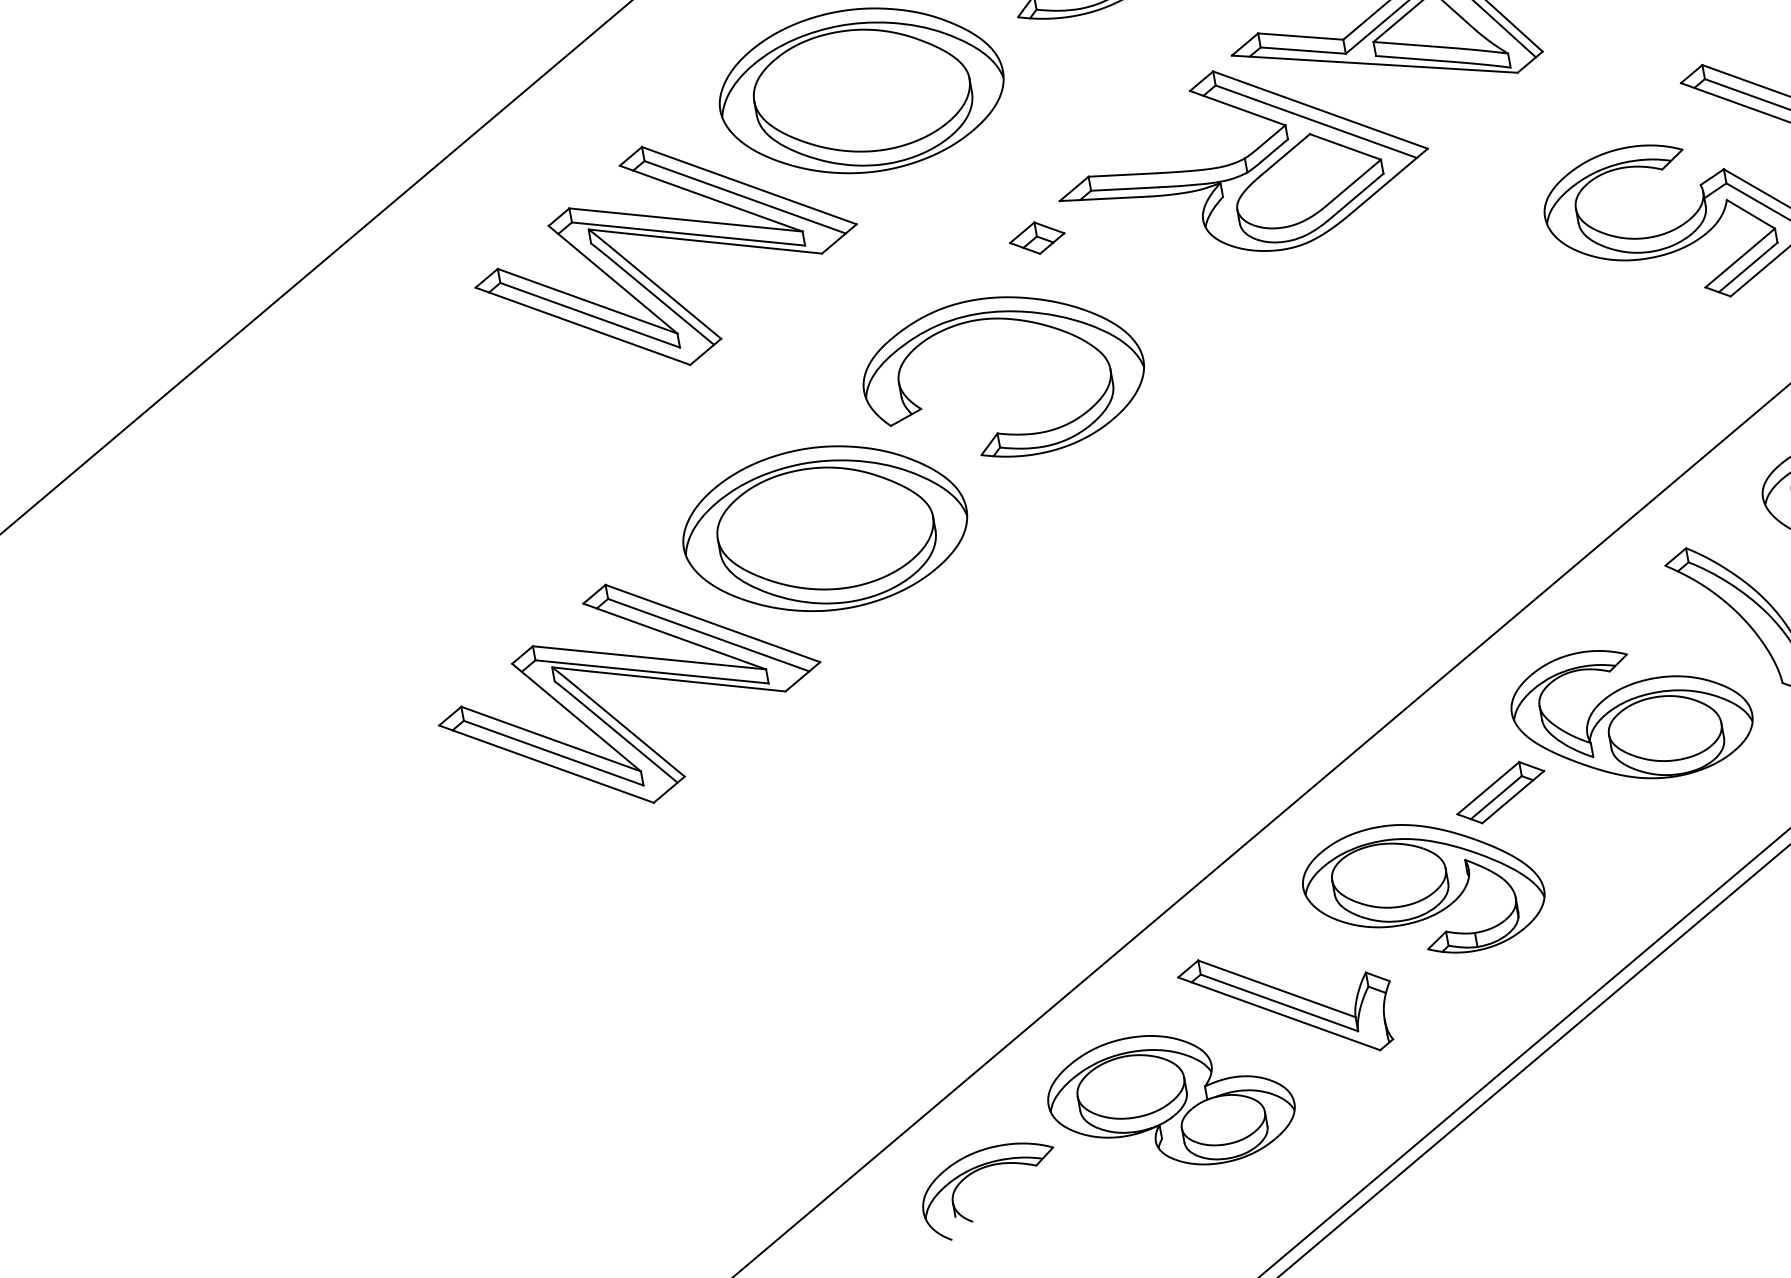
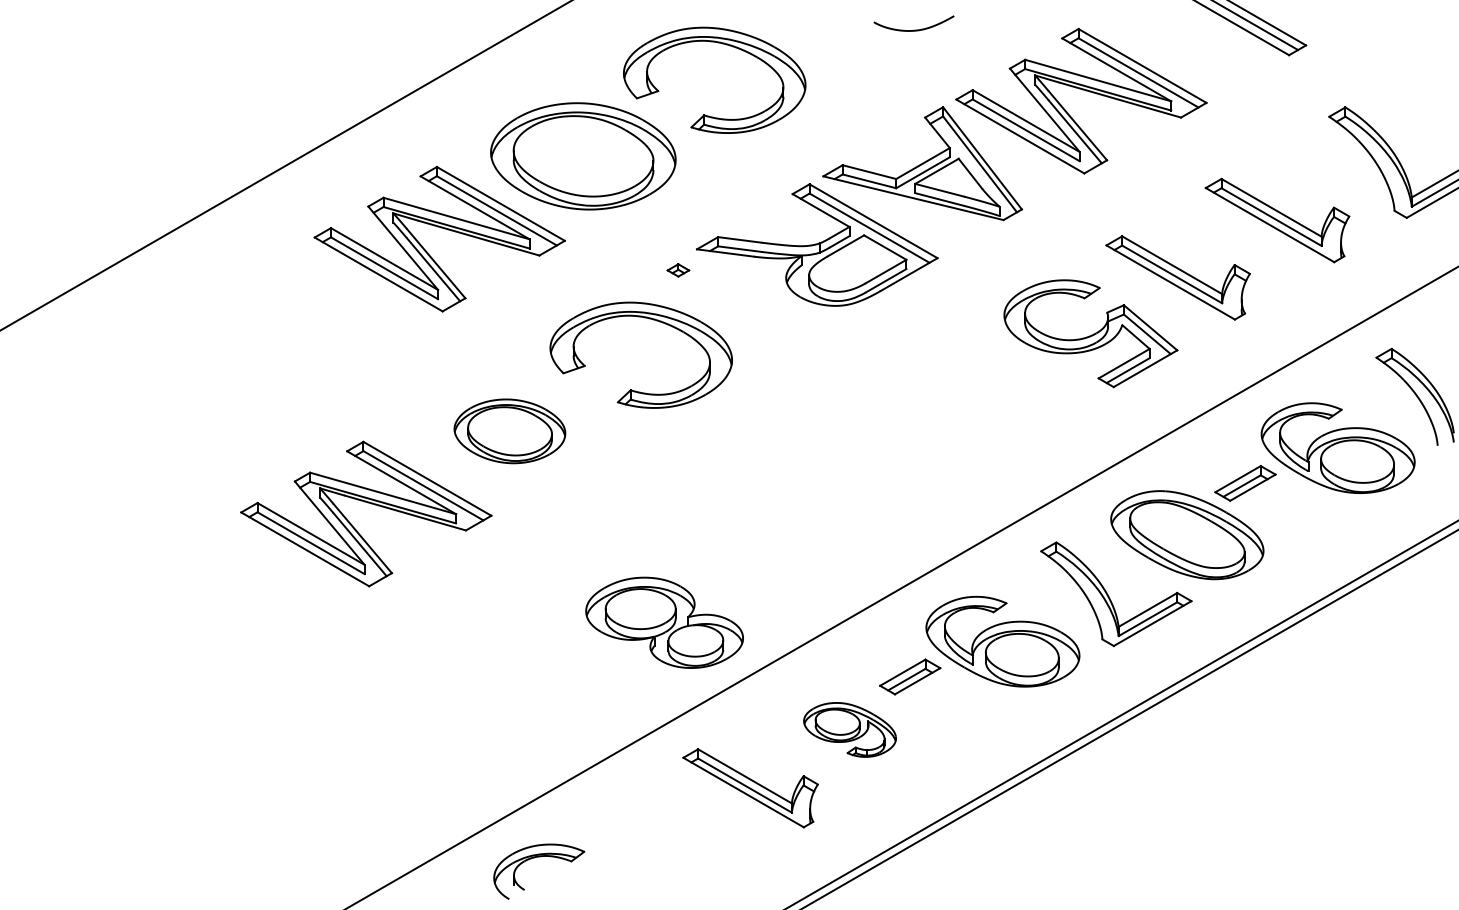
part: (1037, 238) -> (678, 270), size x0.6
part: (824, 529) -> (509, 431), size x0.6
part: (1422, 889) -> (849, 729), size x0.6
part: (1170, 1100) -> (664, 622), moved

